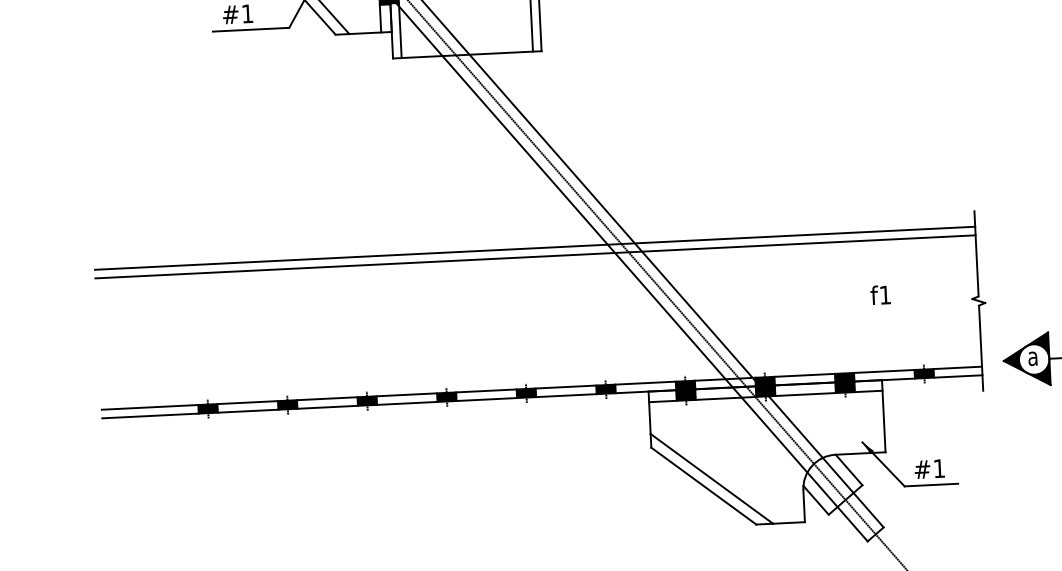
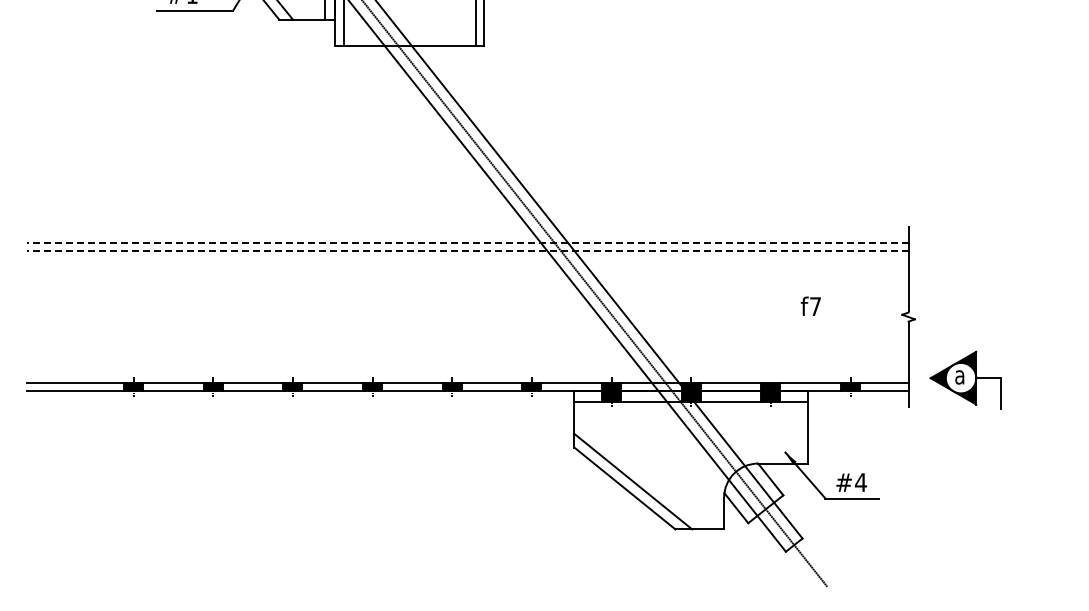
line: (534, 248) -> (467, 242), solid -> dashed
line: (535, 257) -> (467, 251), solid -> dashed
text: (885, 295) -> (815, 306), f1 -> f7
text: (939, 468) -> (861, 482), #1 -> #4

